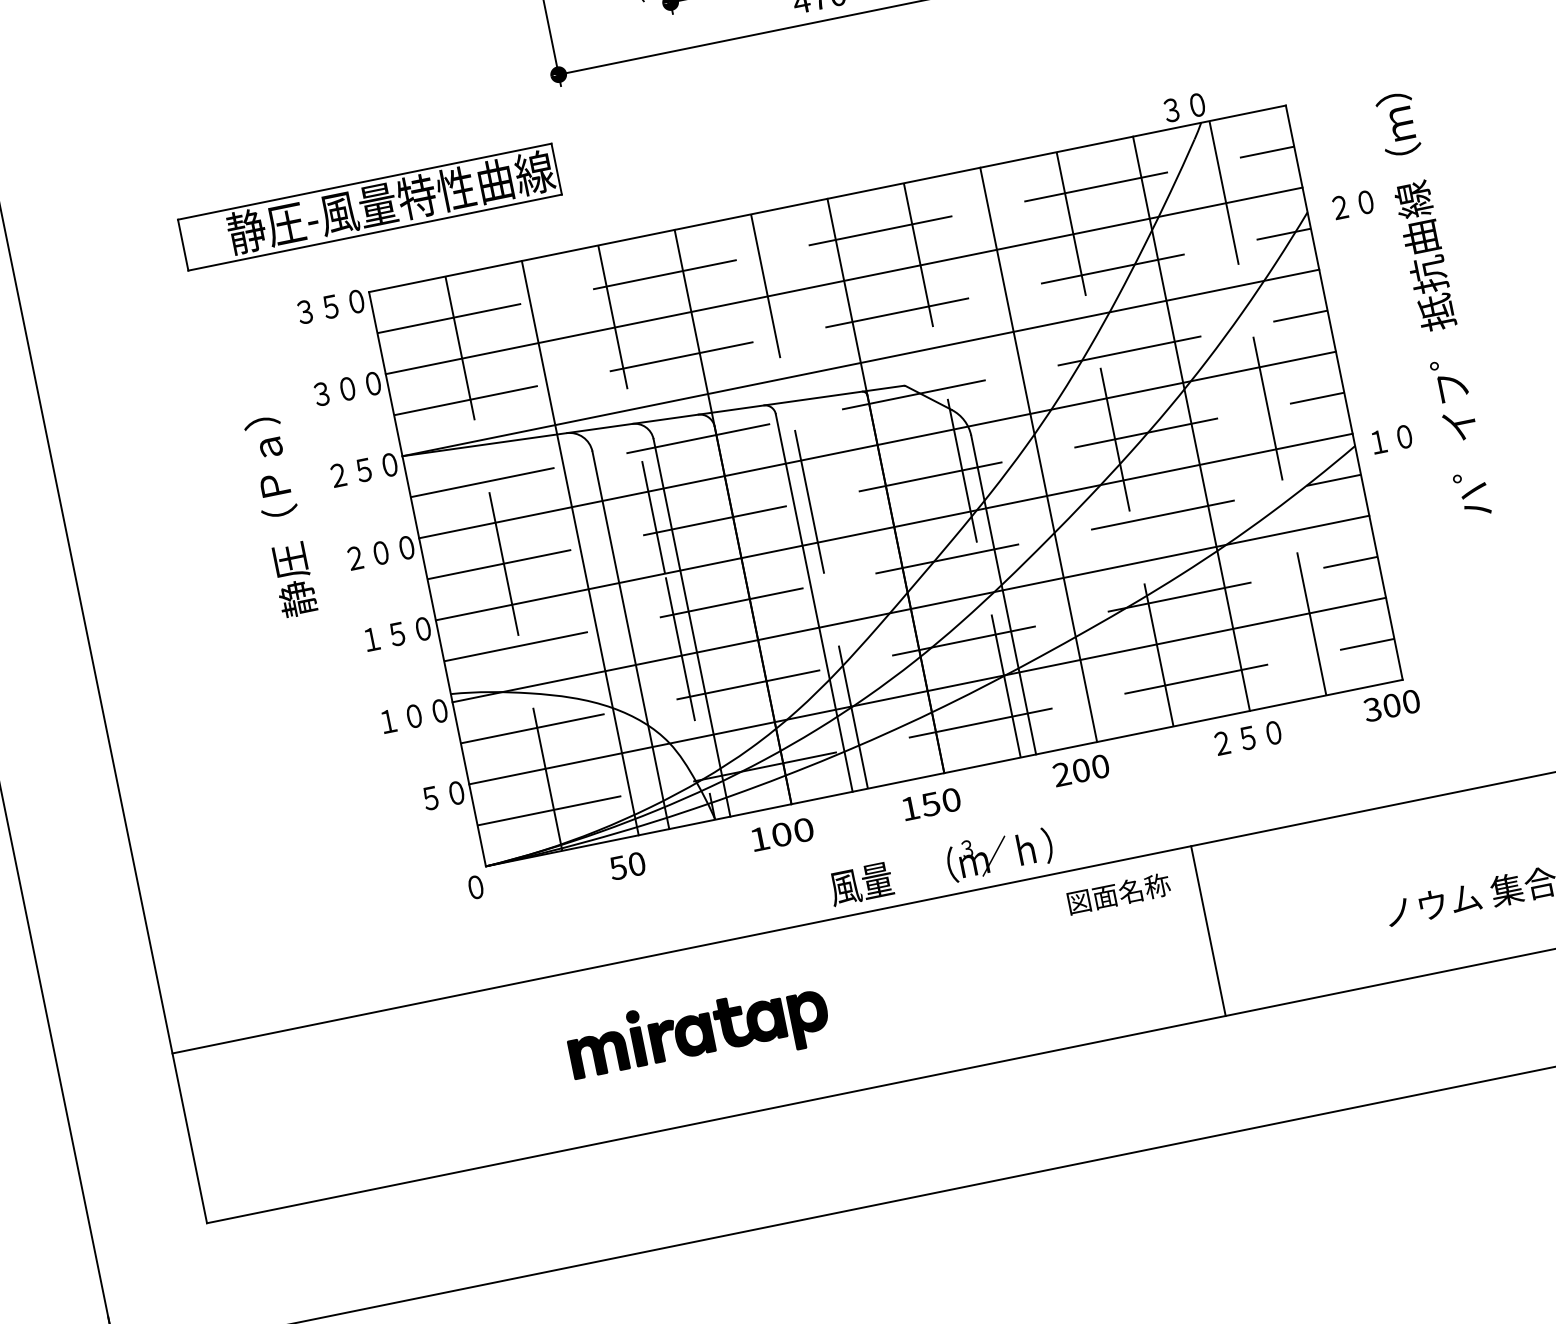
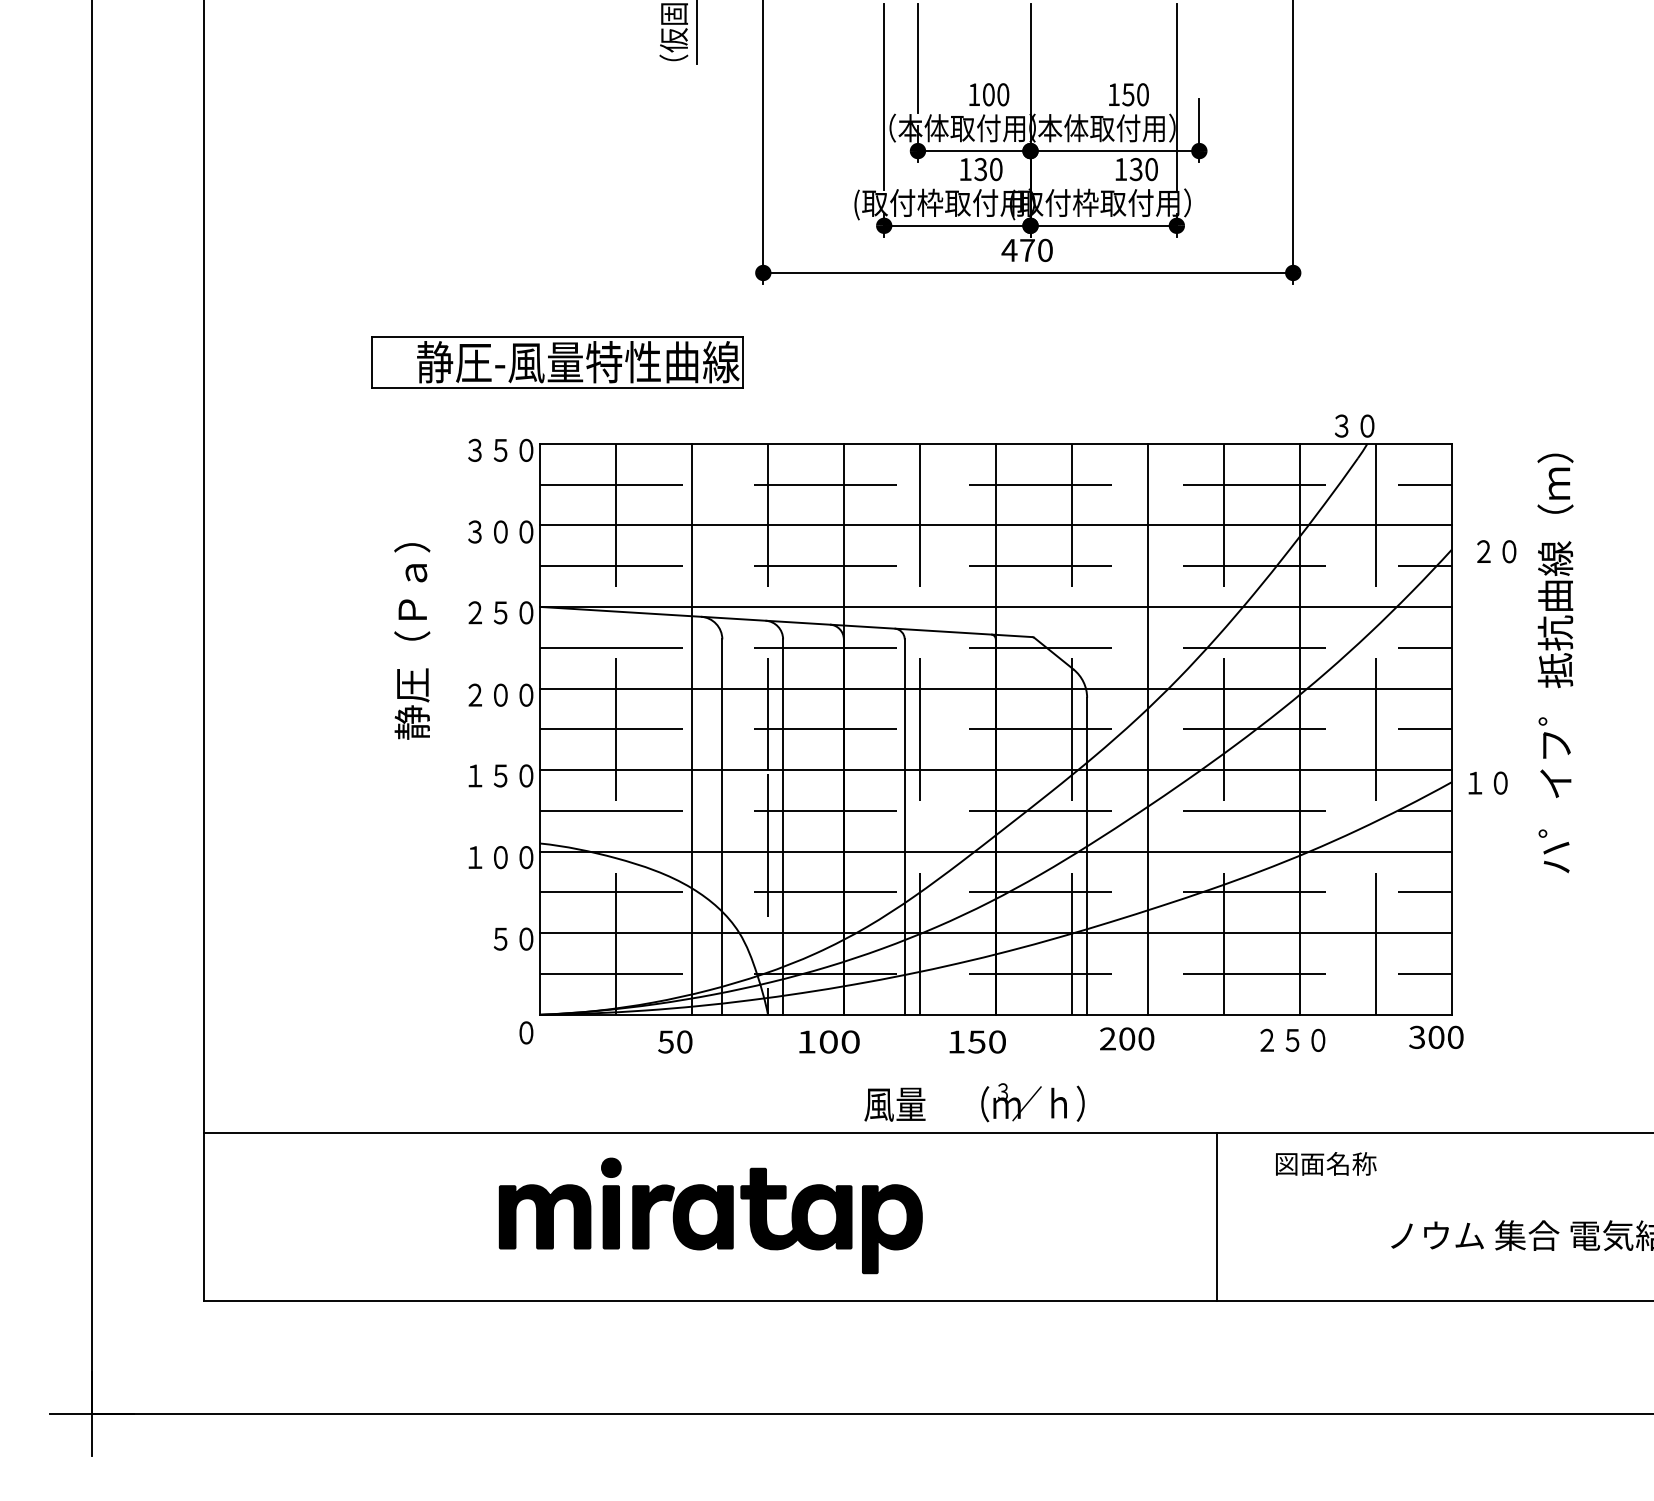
text: (1119, 893) -> (1326, 1163), moved
part: (698, 1033) -> (710, 1215), size x1.67

